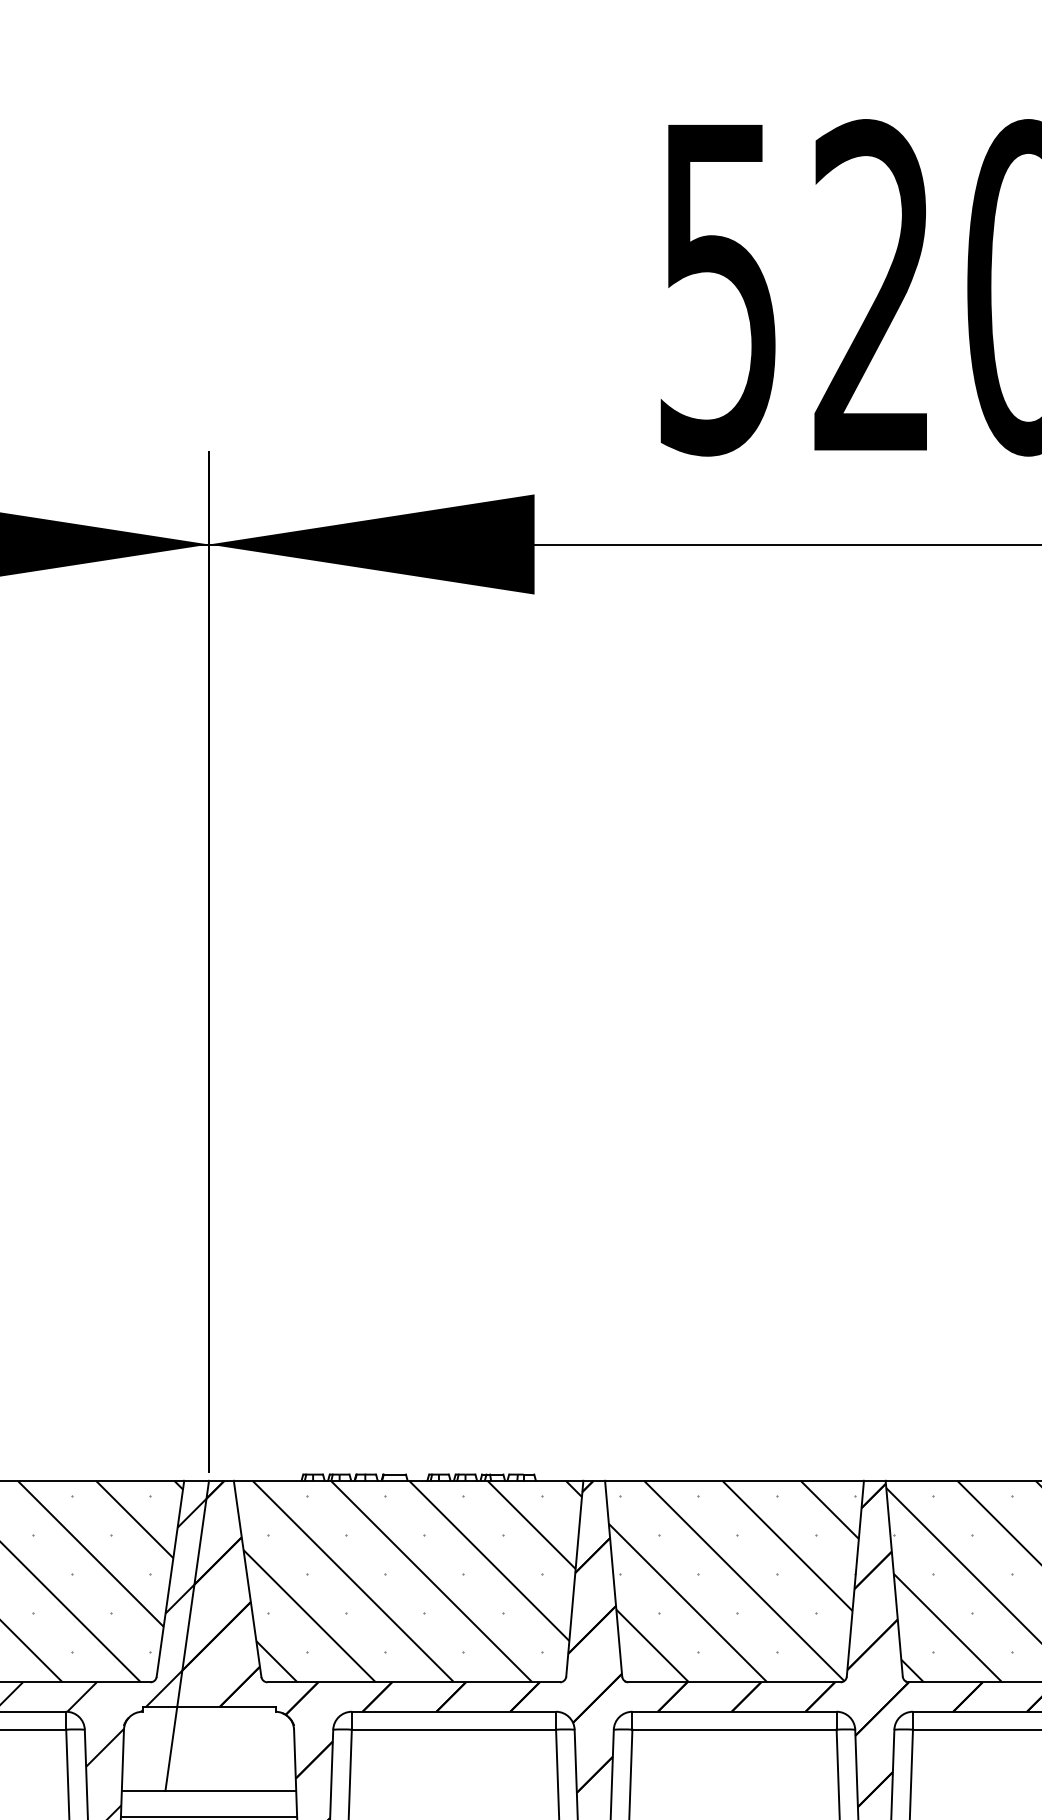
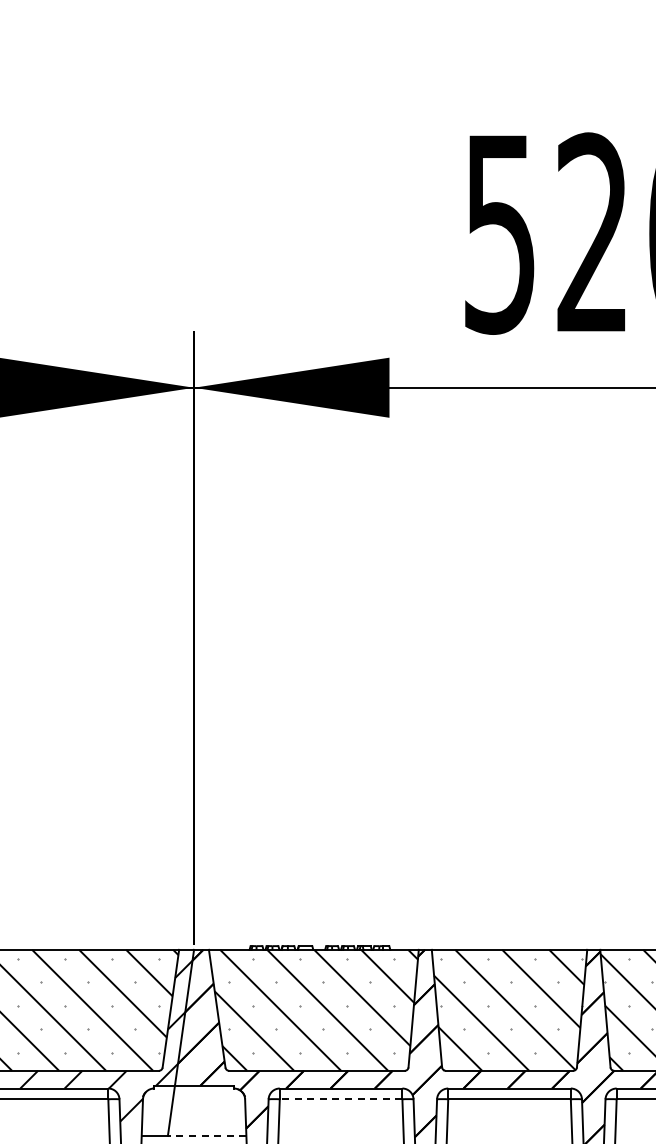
line: (452, 1730) -> (340, 1099), solid -> dashed
line: (229, 1790) -> (206, 1135), solid -> dashed

